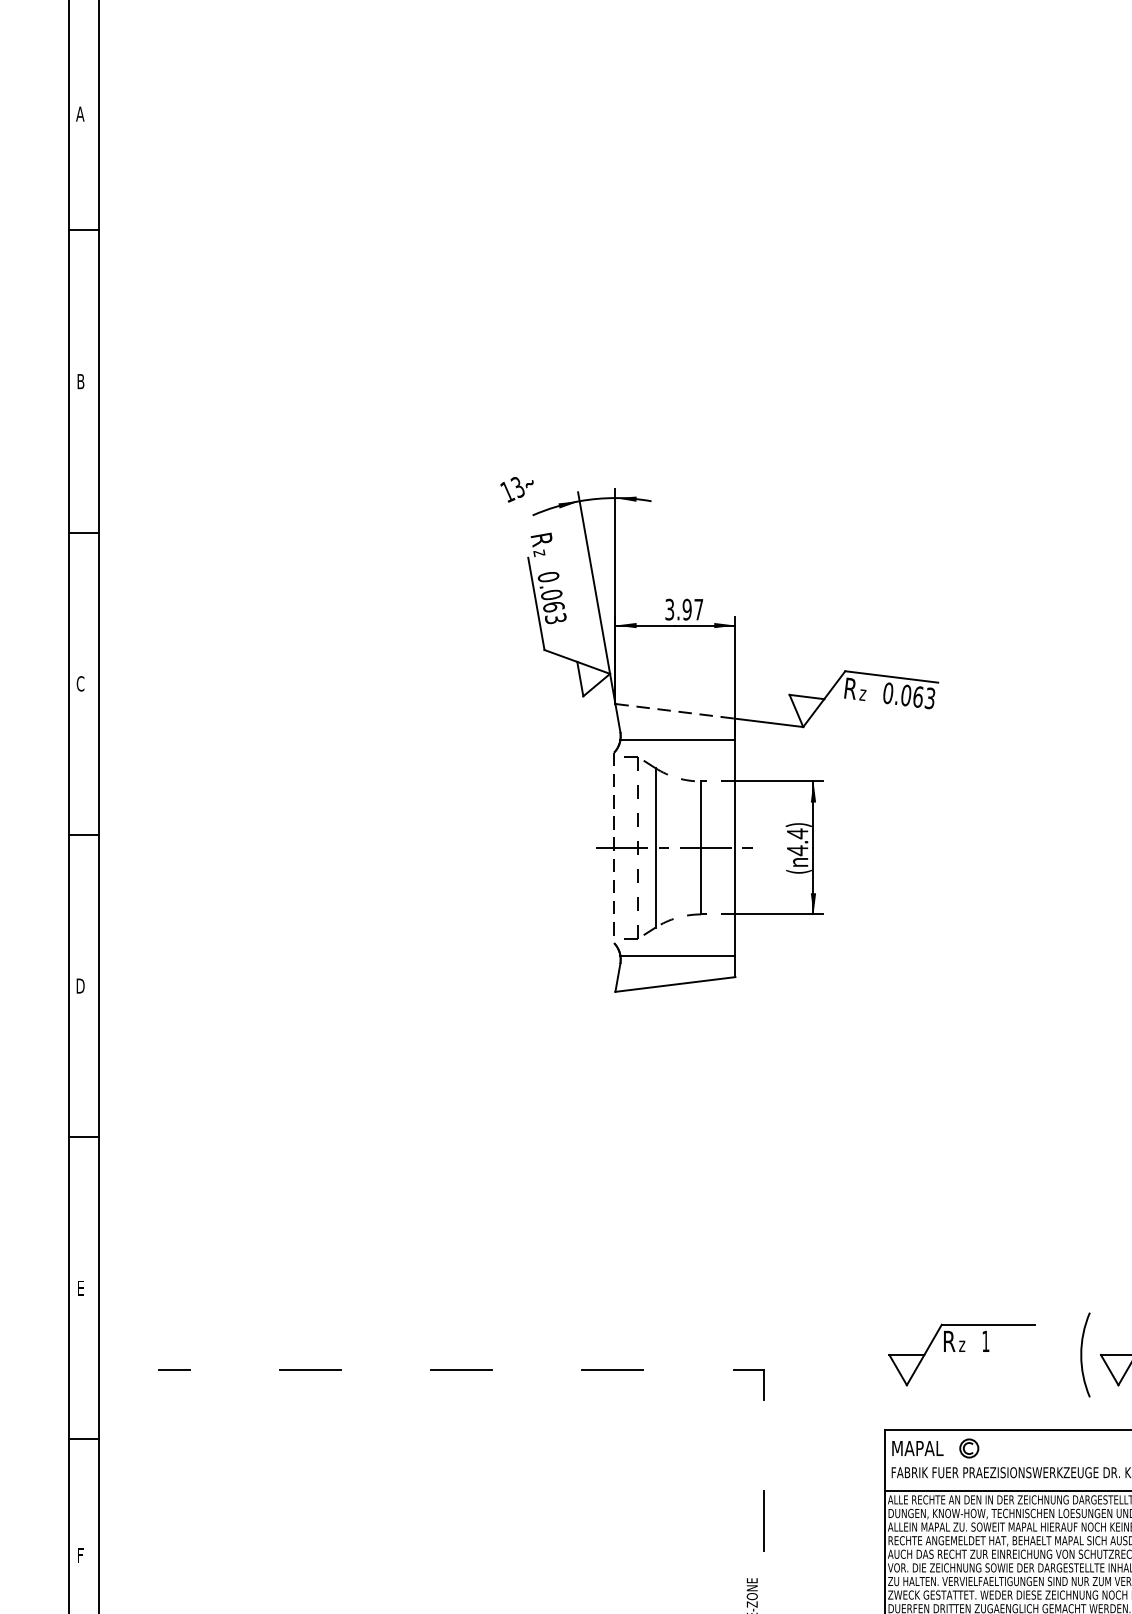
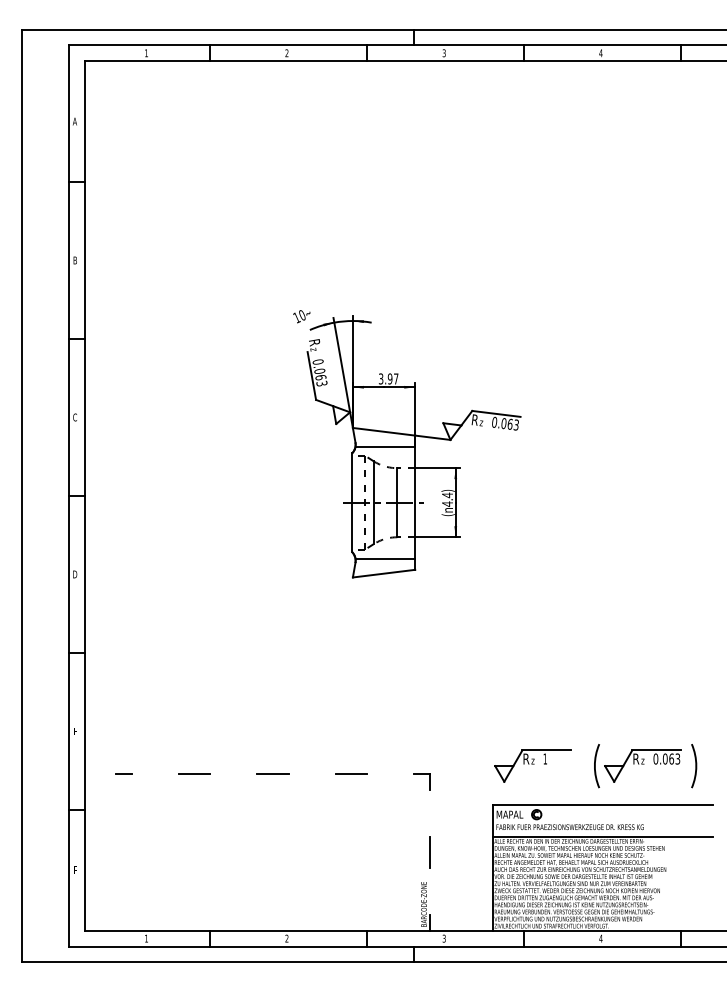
text: (516, 487) -> (301, 315), 13 -> 10
line: (676, 710) -> (384, 431), dashed -> solid
line: (614, 849) -> (352, 503), dashed -> solid

